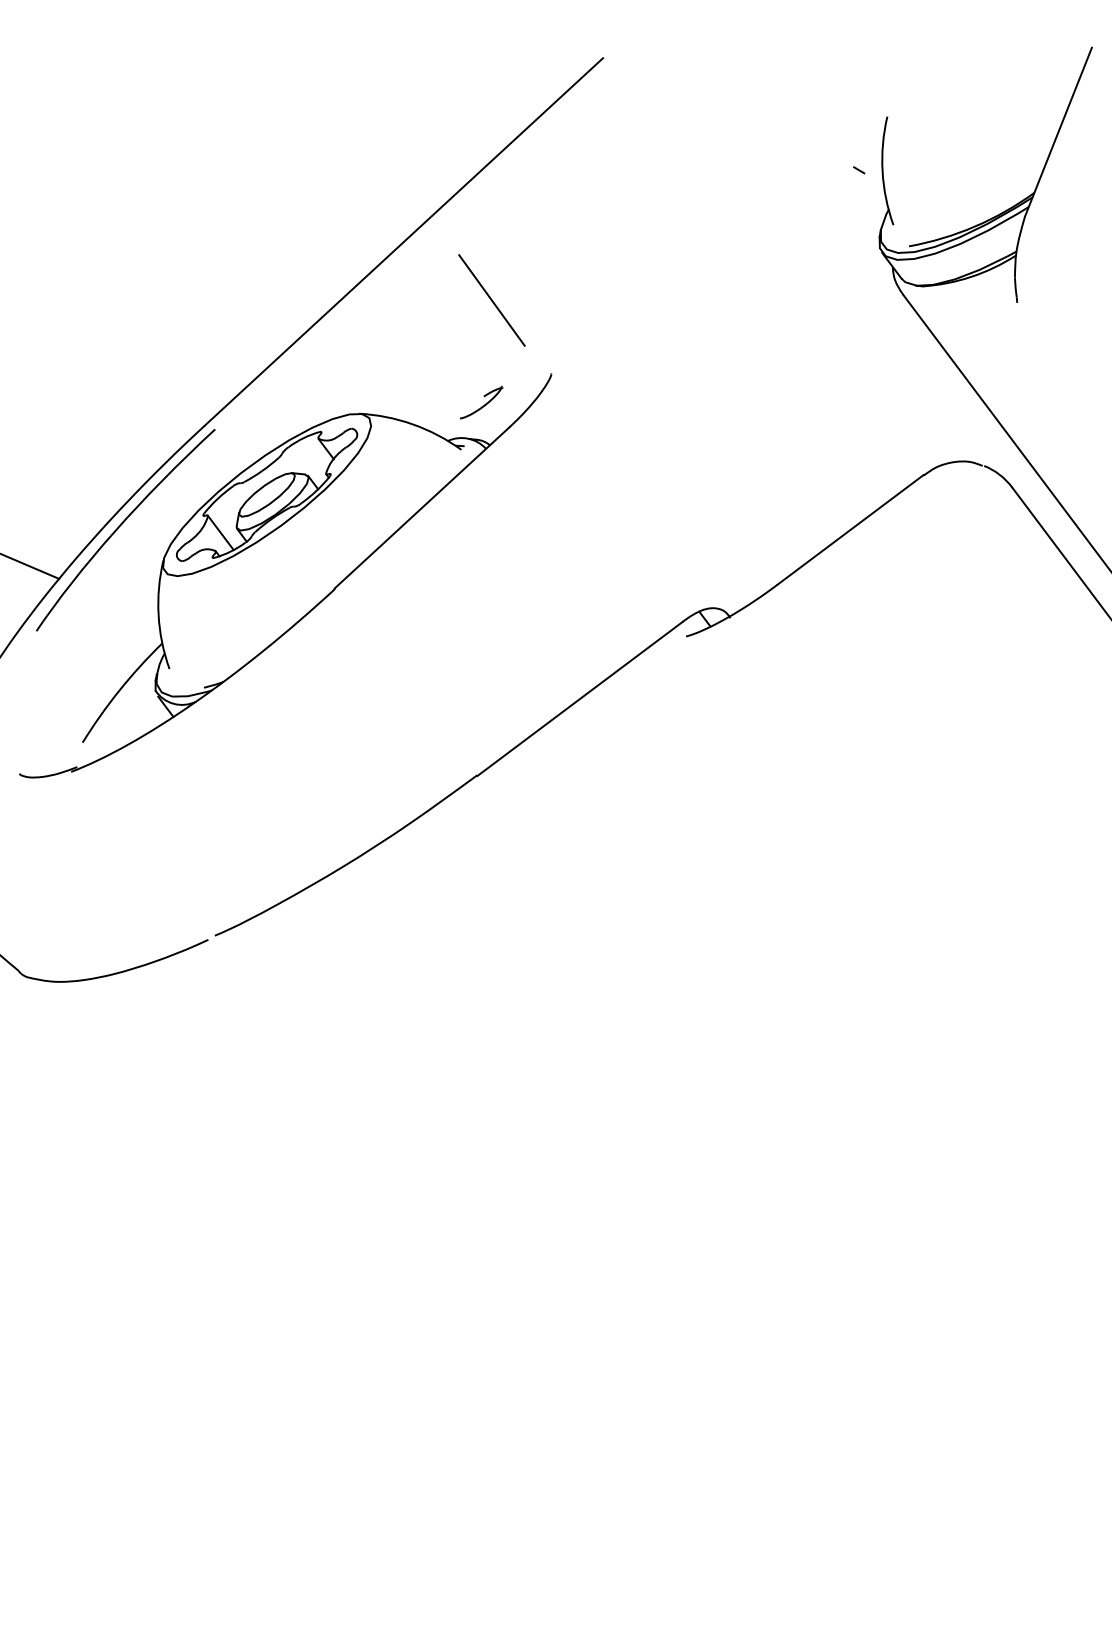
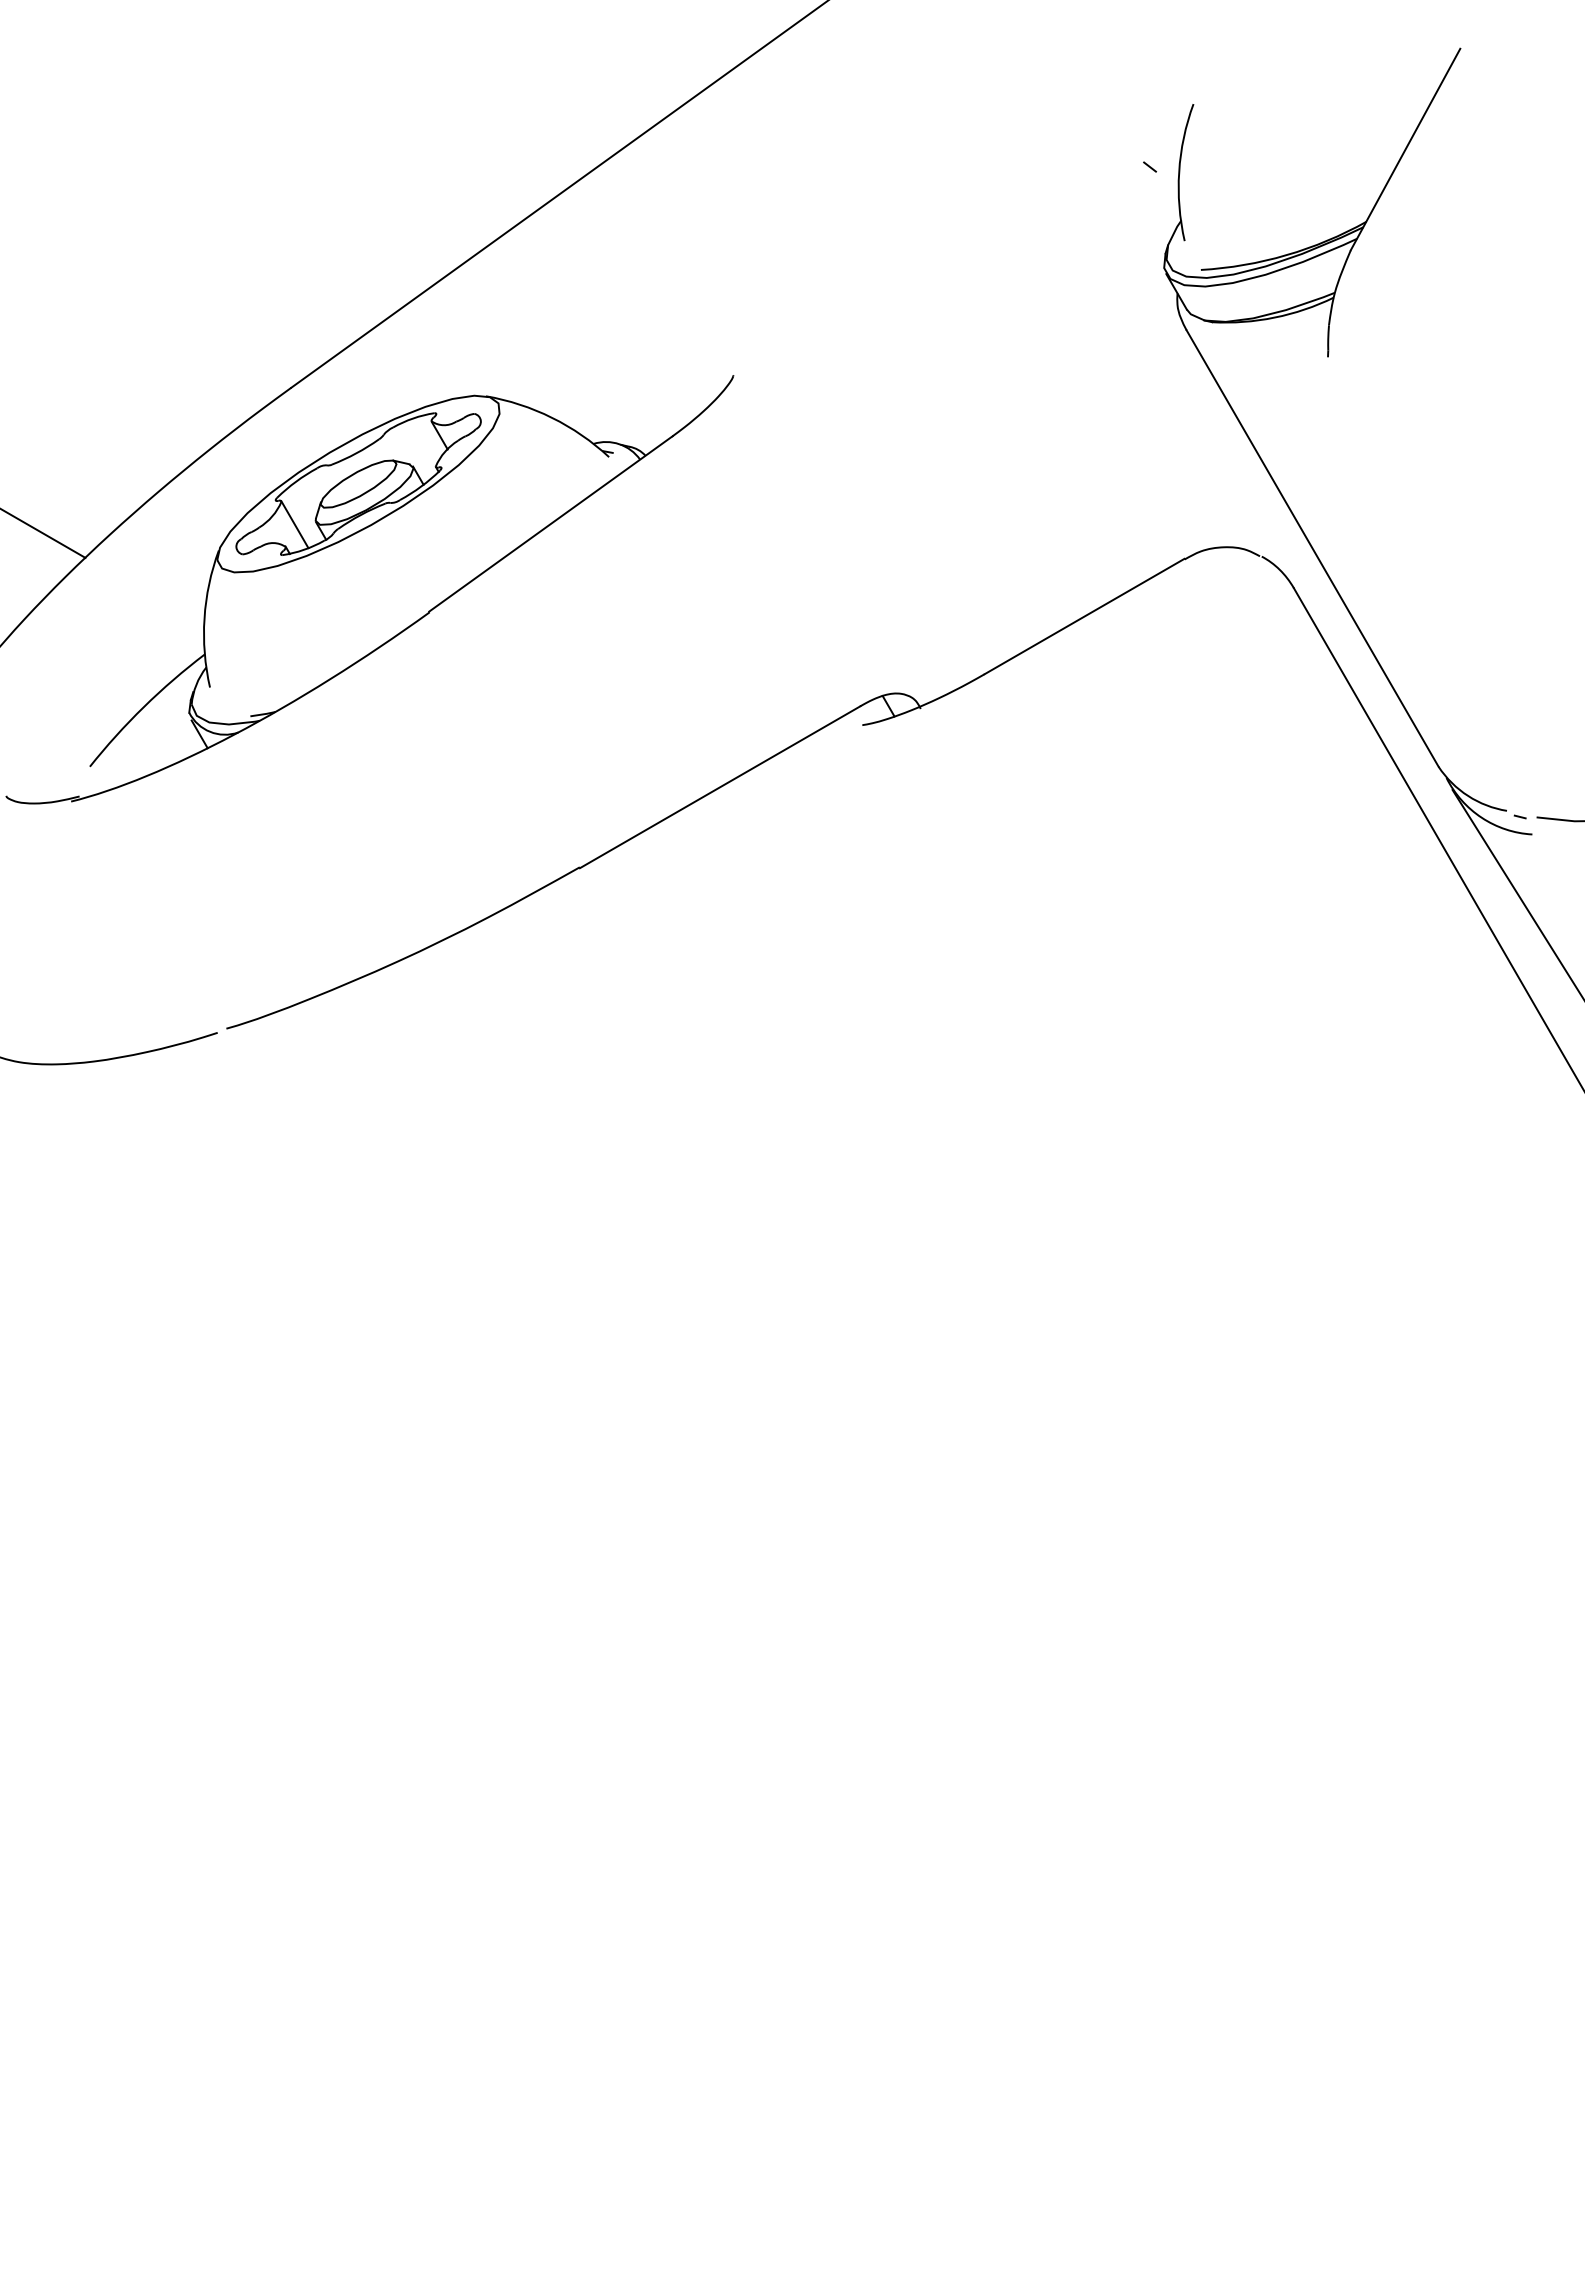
line: (491, 300) -> (669, 274), removed
part: (481, 402) -> (641, 400), removed
curve: (120, 526) -> (170, 501), removed

